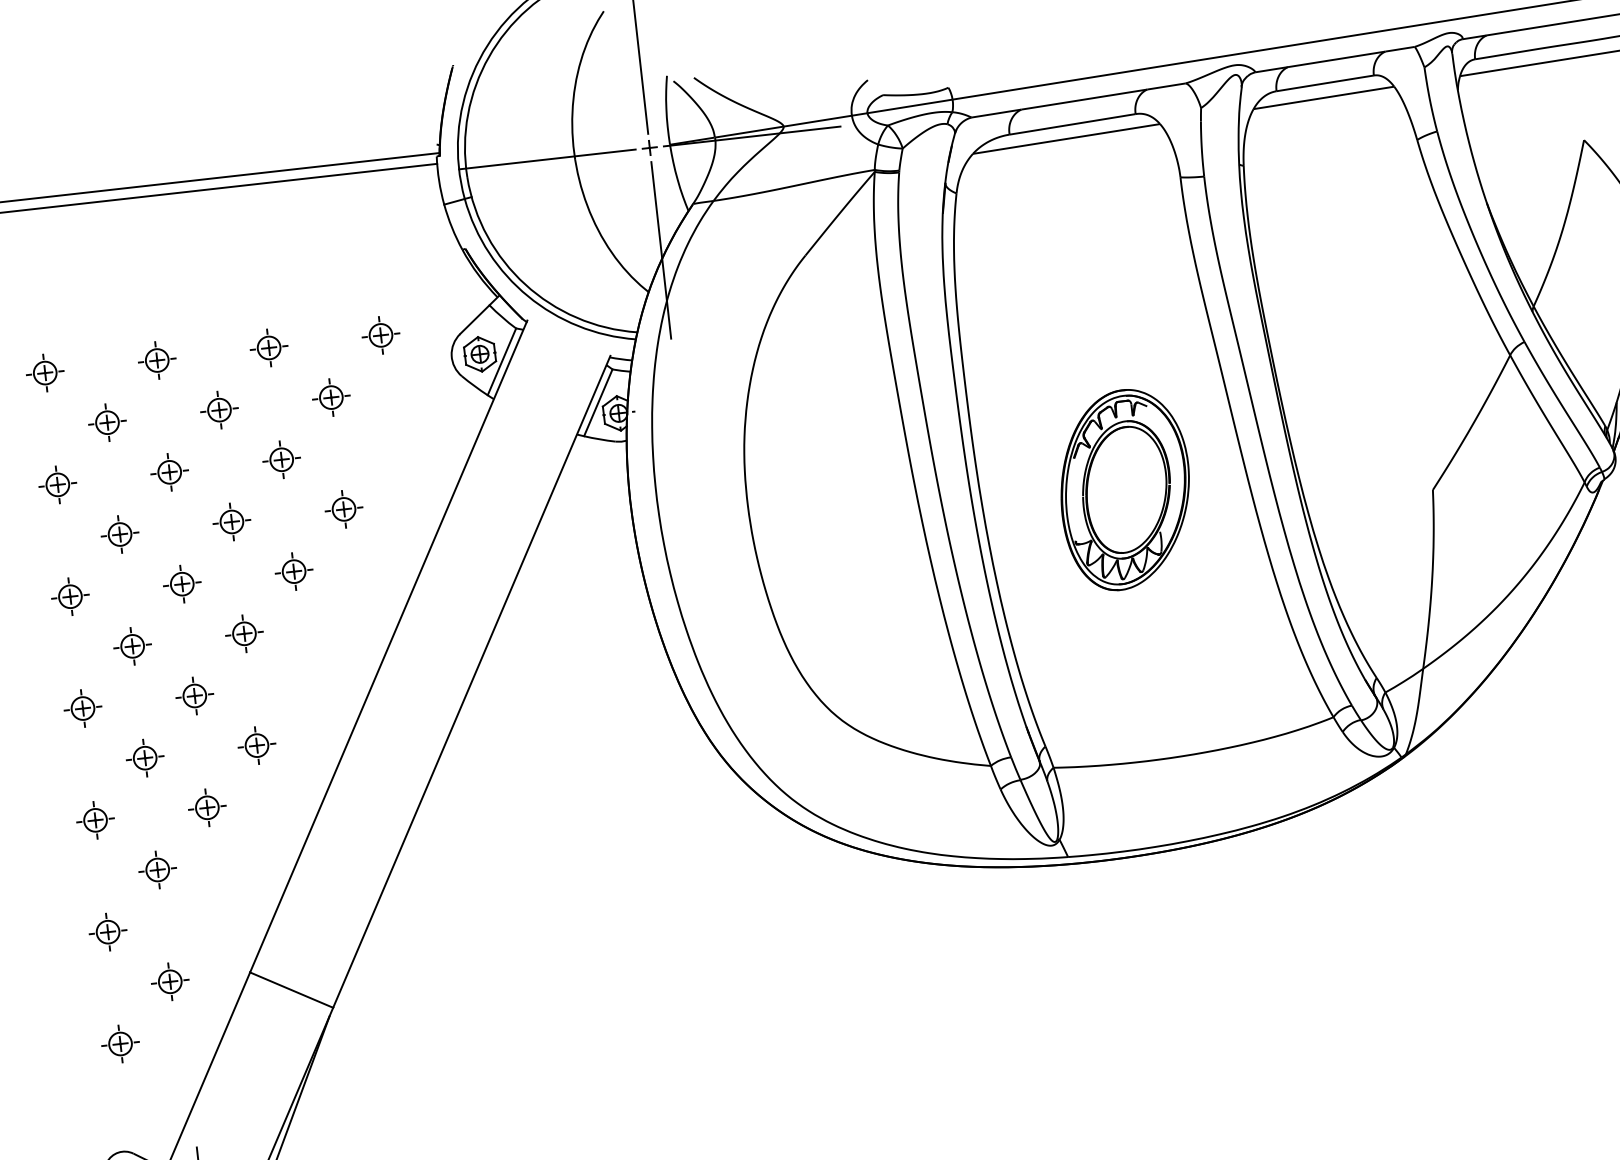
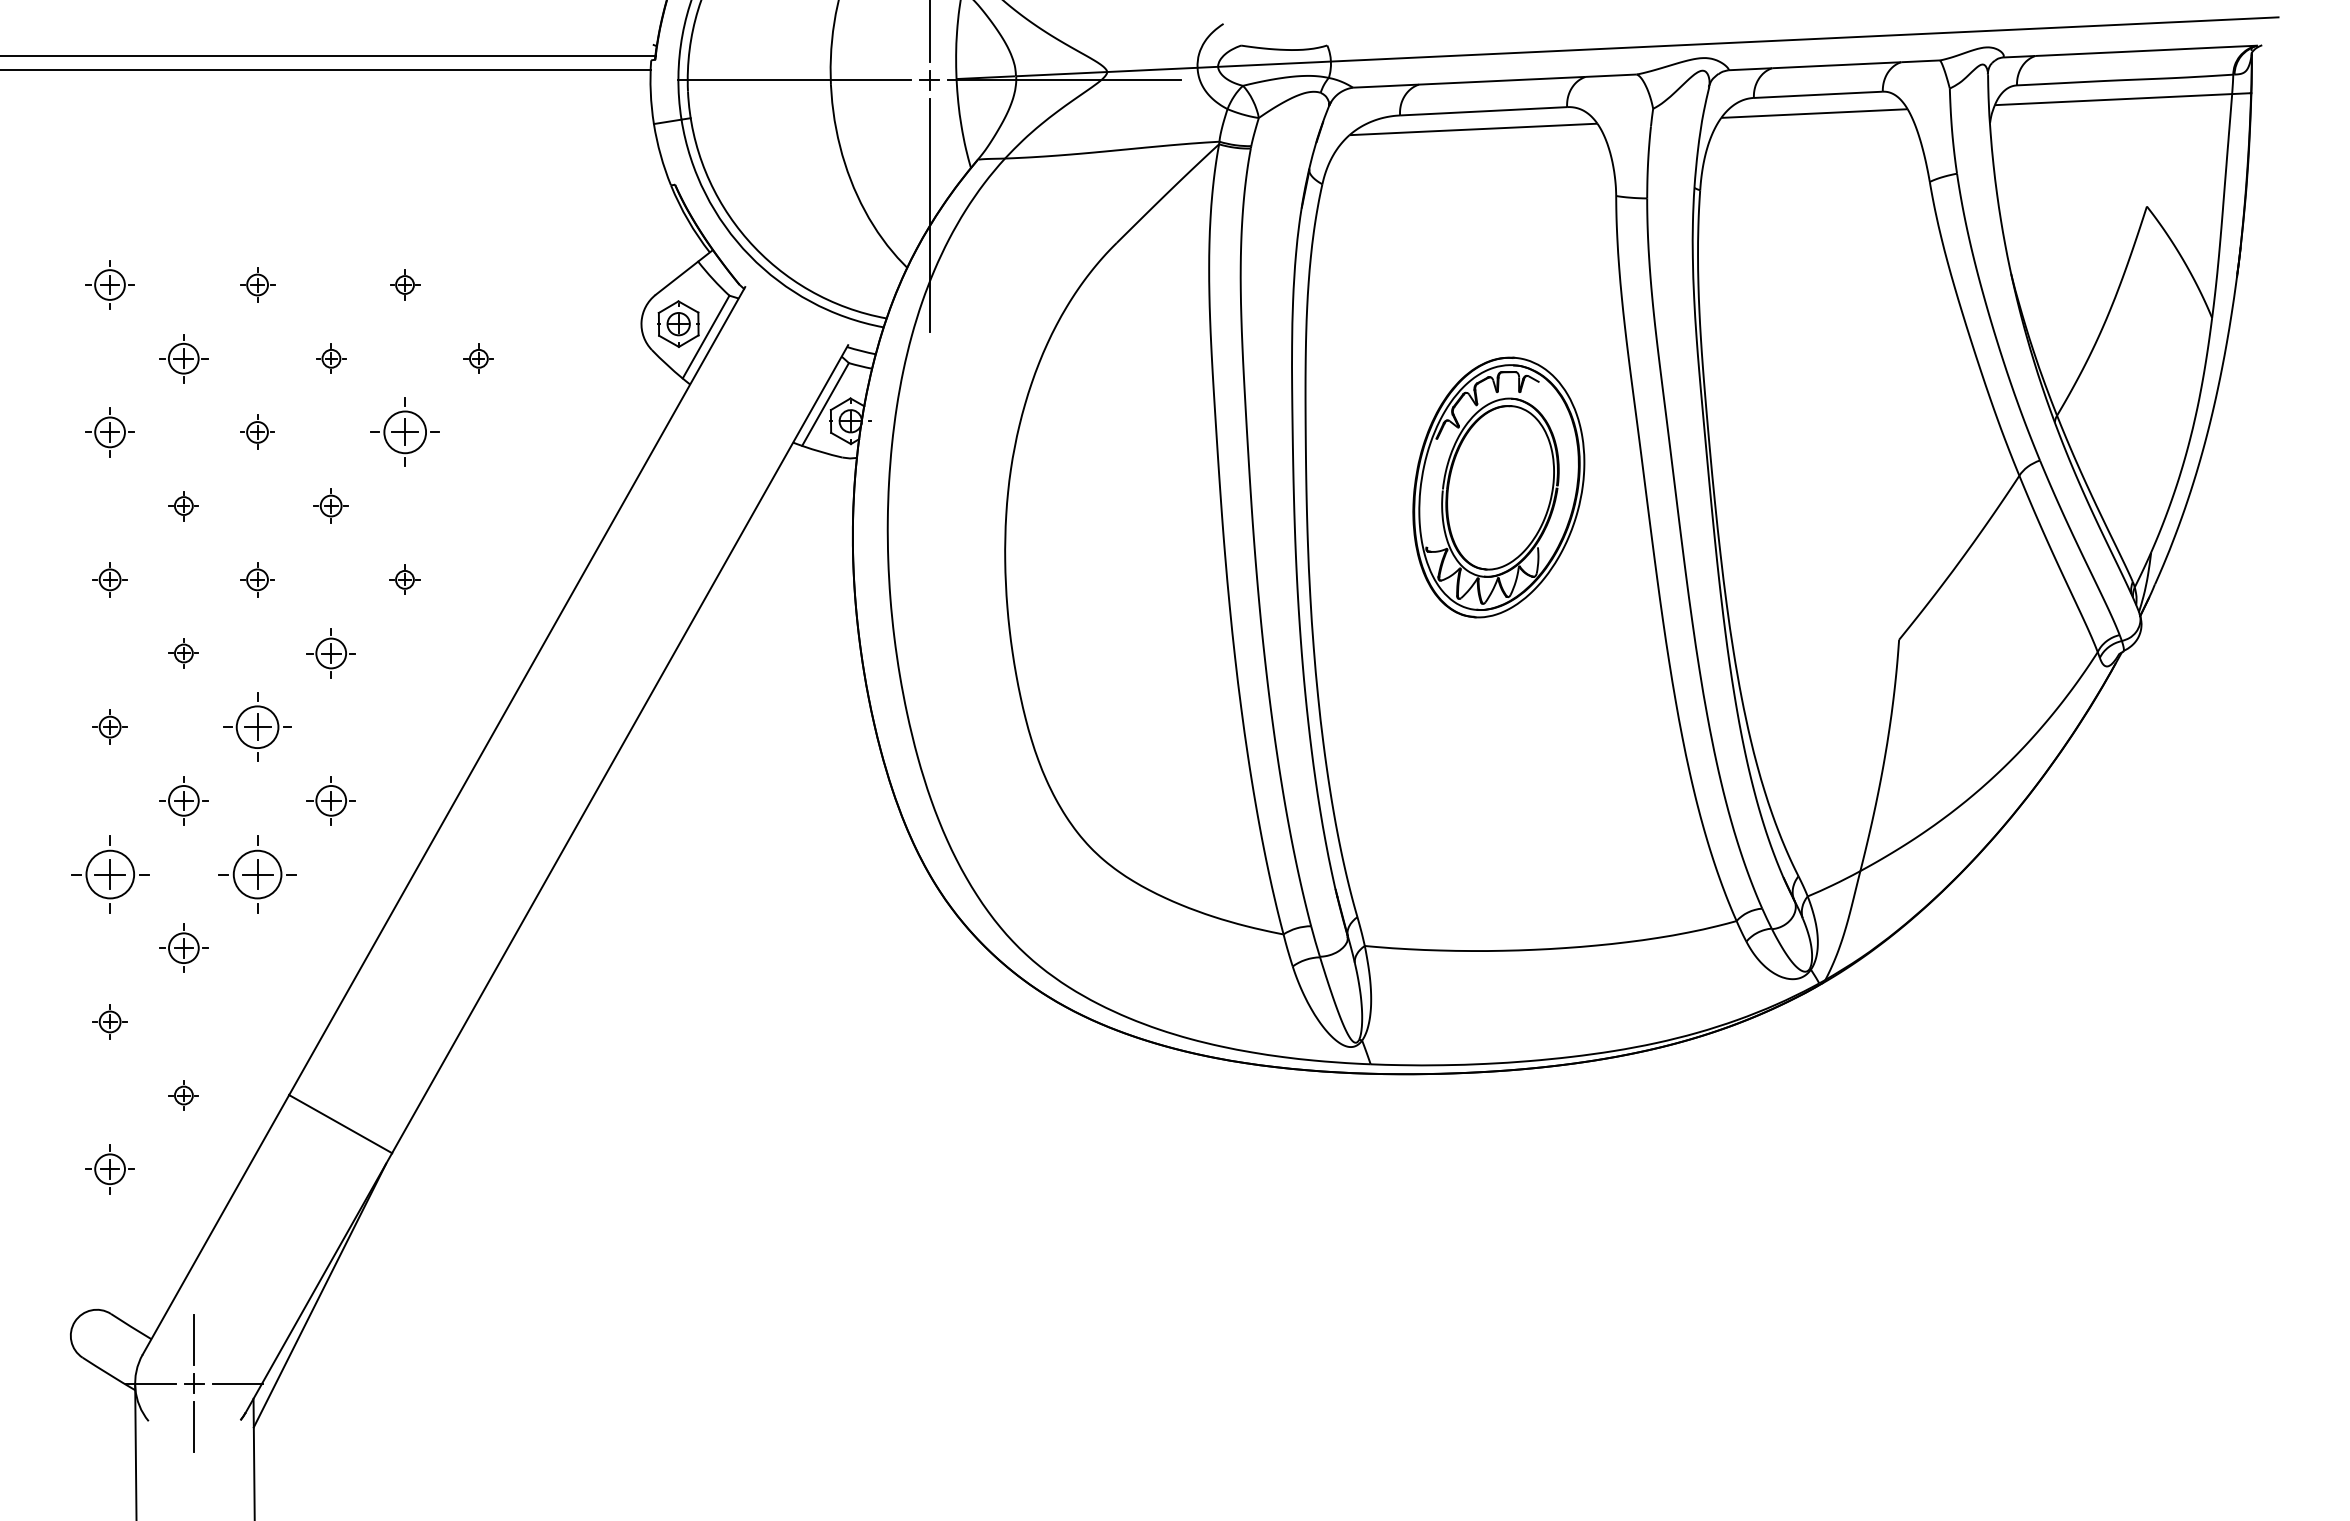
part: (380, 335) -> (552, 284), removed
part: (268, 347) -> (404, 284), size x0.6
part: (157, 360) -> (257, 284), size x0.7
part: (331, 397) -> (478, 358), size x0.6
part: (219, 409) -> (331, 358), size x0.6
part: (281, 459) -> (404, 432), size x1.4
part: (169, 472) -> (257, 432), size x0.7
part: (1125, 489) -> (1498, 487), moved
part: (343, 509) -> (478, 505), removed
part: (231, 521) -> (330, 505), size x0.7
part: (119, 534) -> (183, 505), size x0.6
part: (293, 571) -> (404, 579), size x0.6
part: (182, 583) -> (257, 579), size x0.7
part: (69, 596) -> (109, 579), size x0.7
part: (132, 646) -> (183, 653), size x0.6
part: (194, 695) -> (257, 726), size x1.4
part: (82, 708) -> (109, 726), size x0.7
part: (207, 807) -> (257, 874), size x1.6
part: (95, 820) -> (109, 874), size x1.6
part: (107, 931) -> (109, 1021), size x0.7
part: (169, 981) -> (183, 1095), size x0.6

